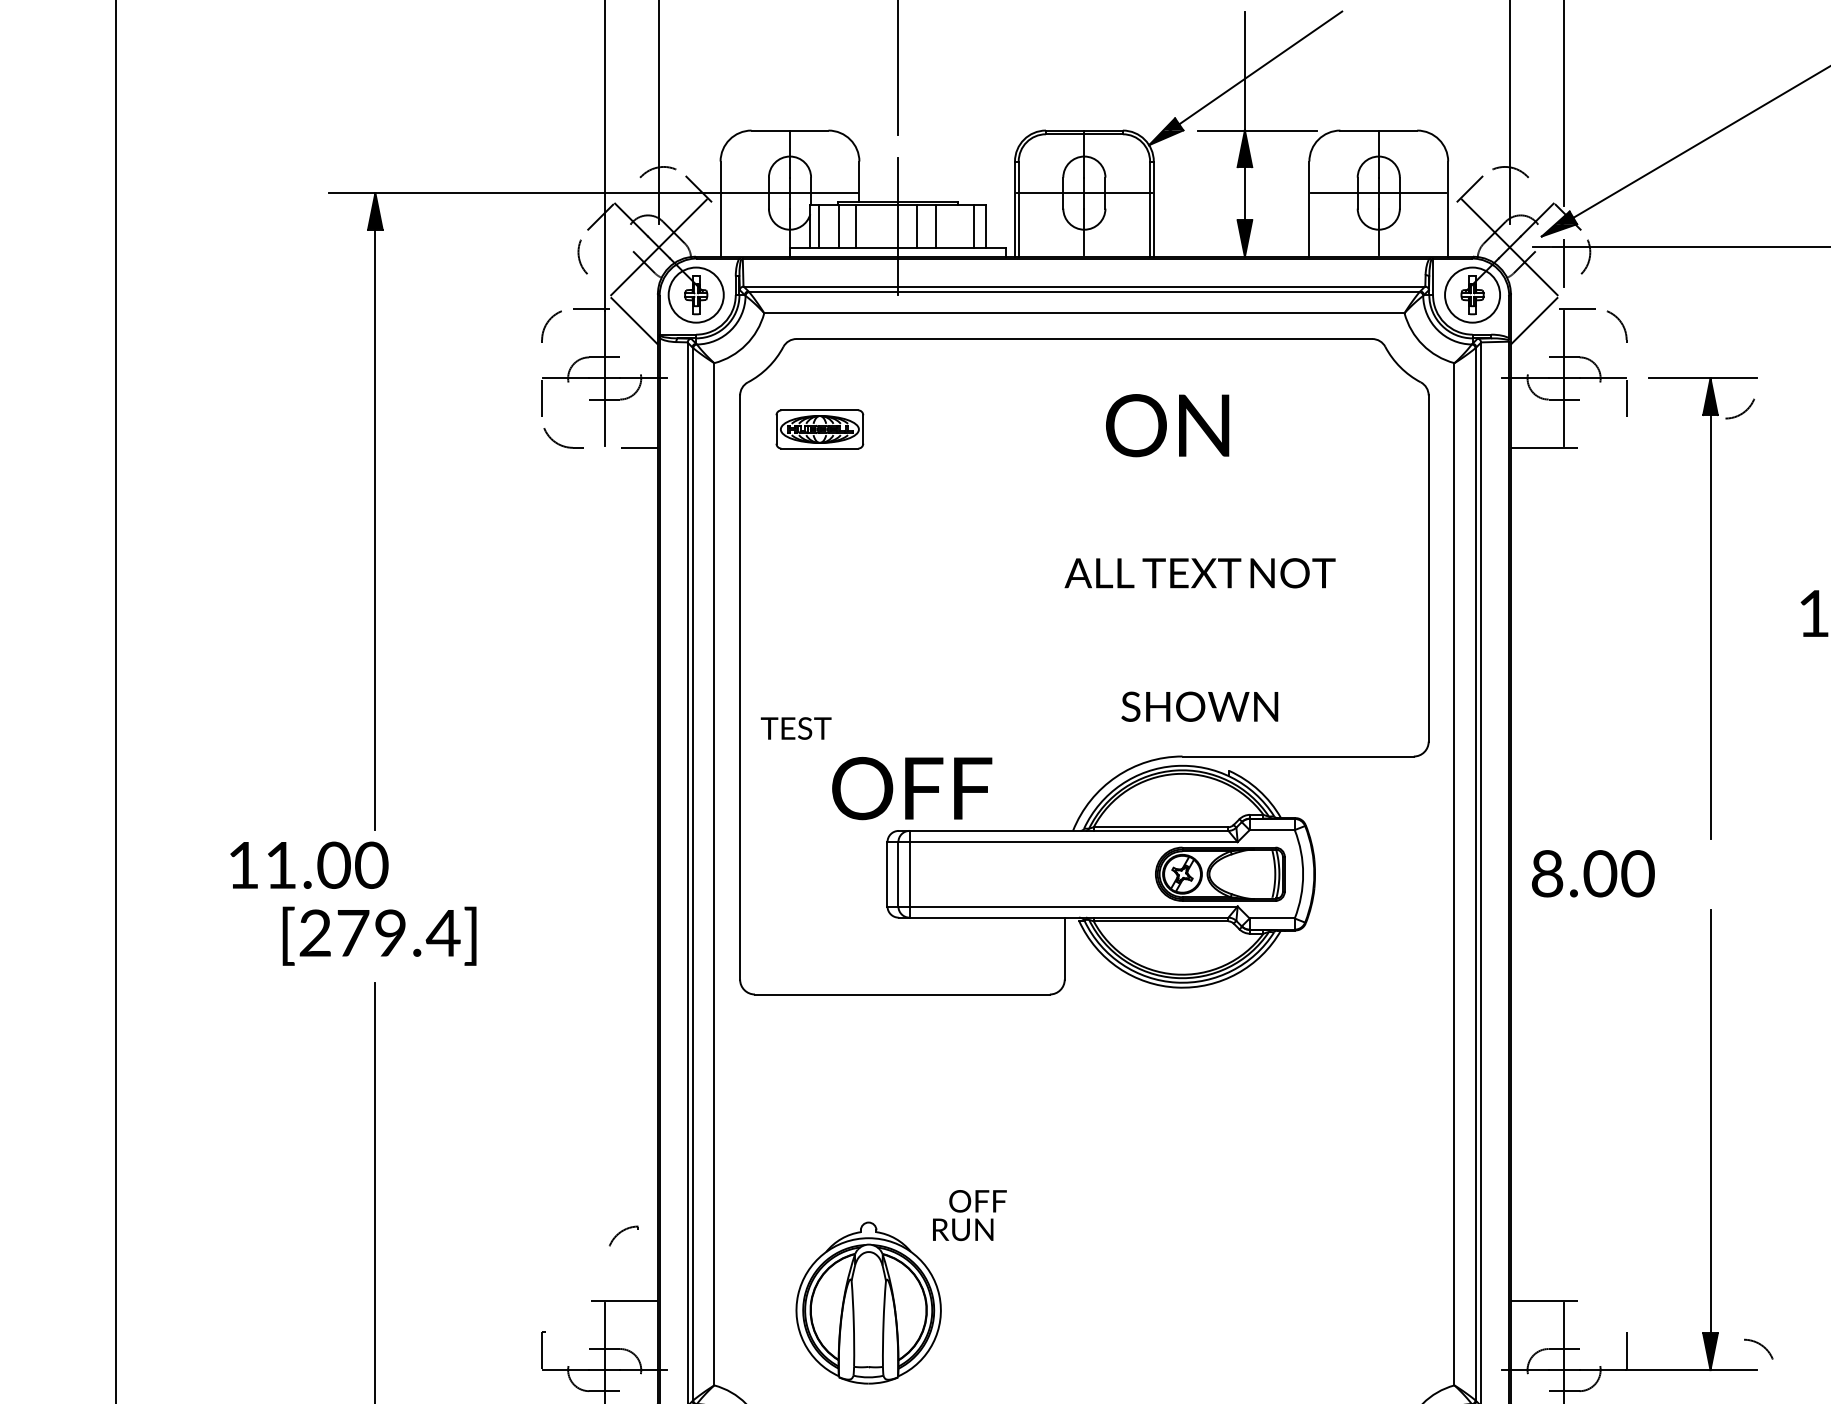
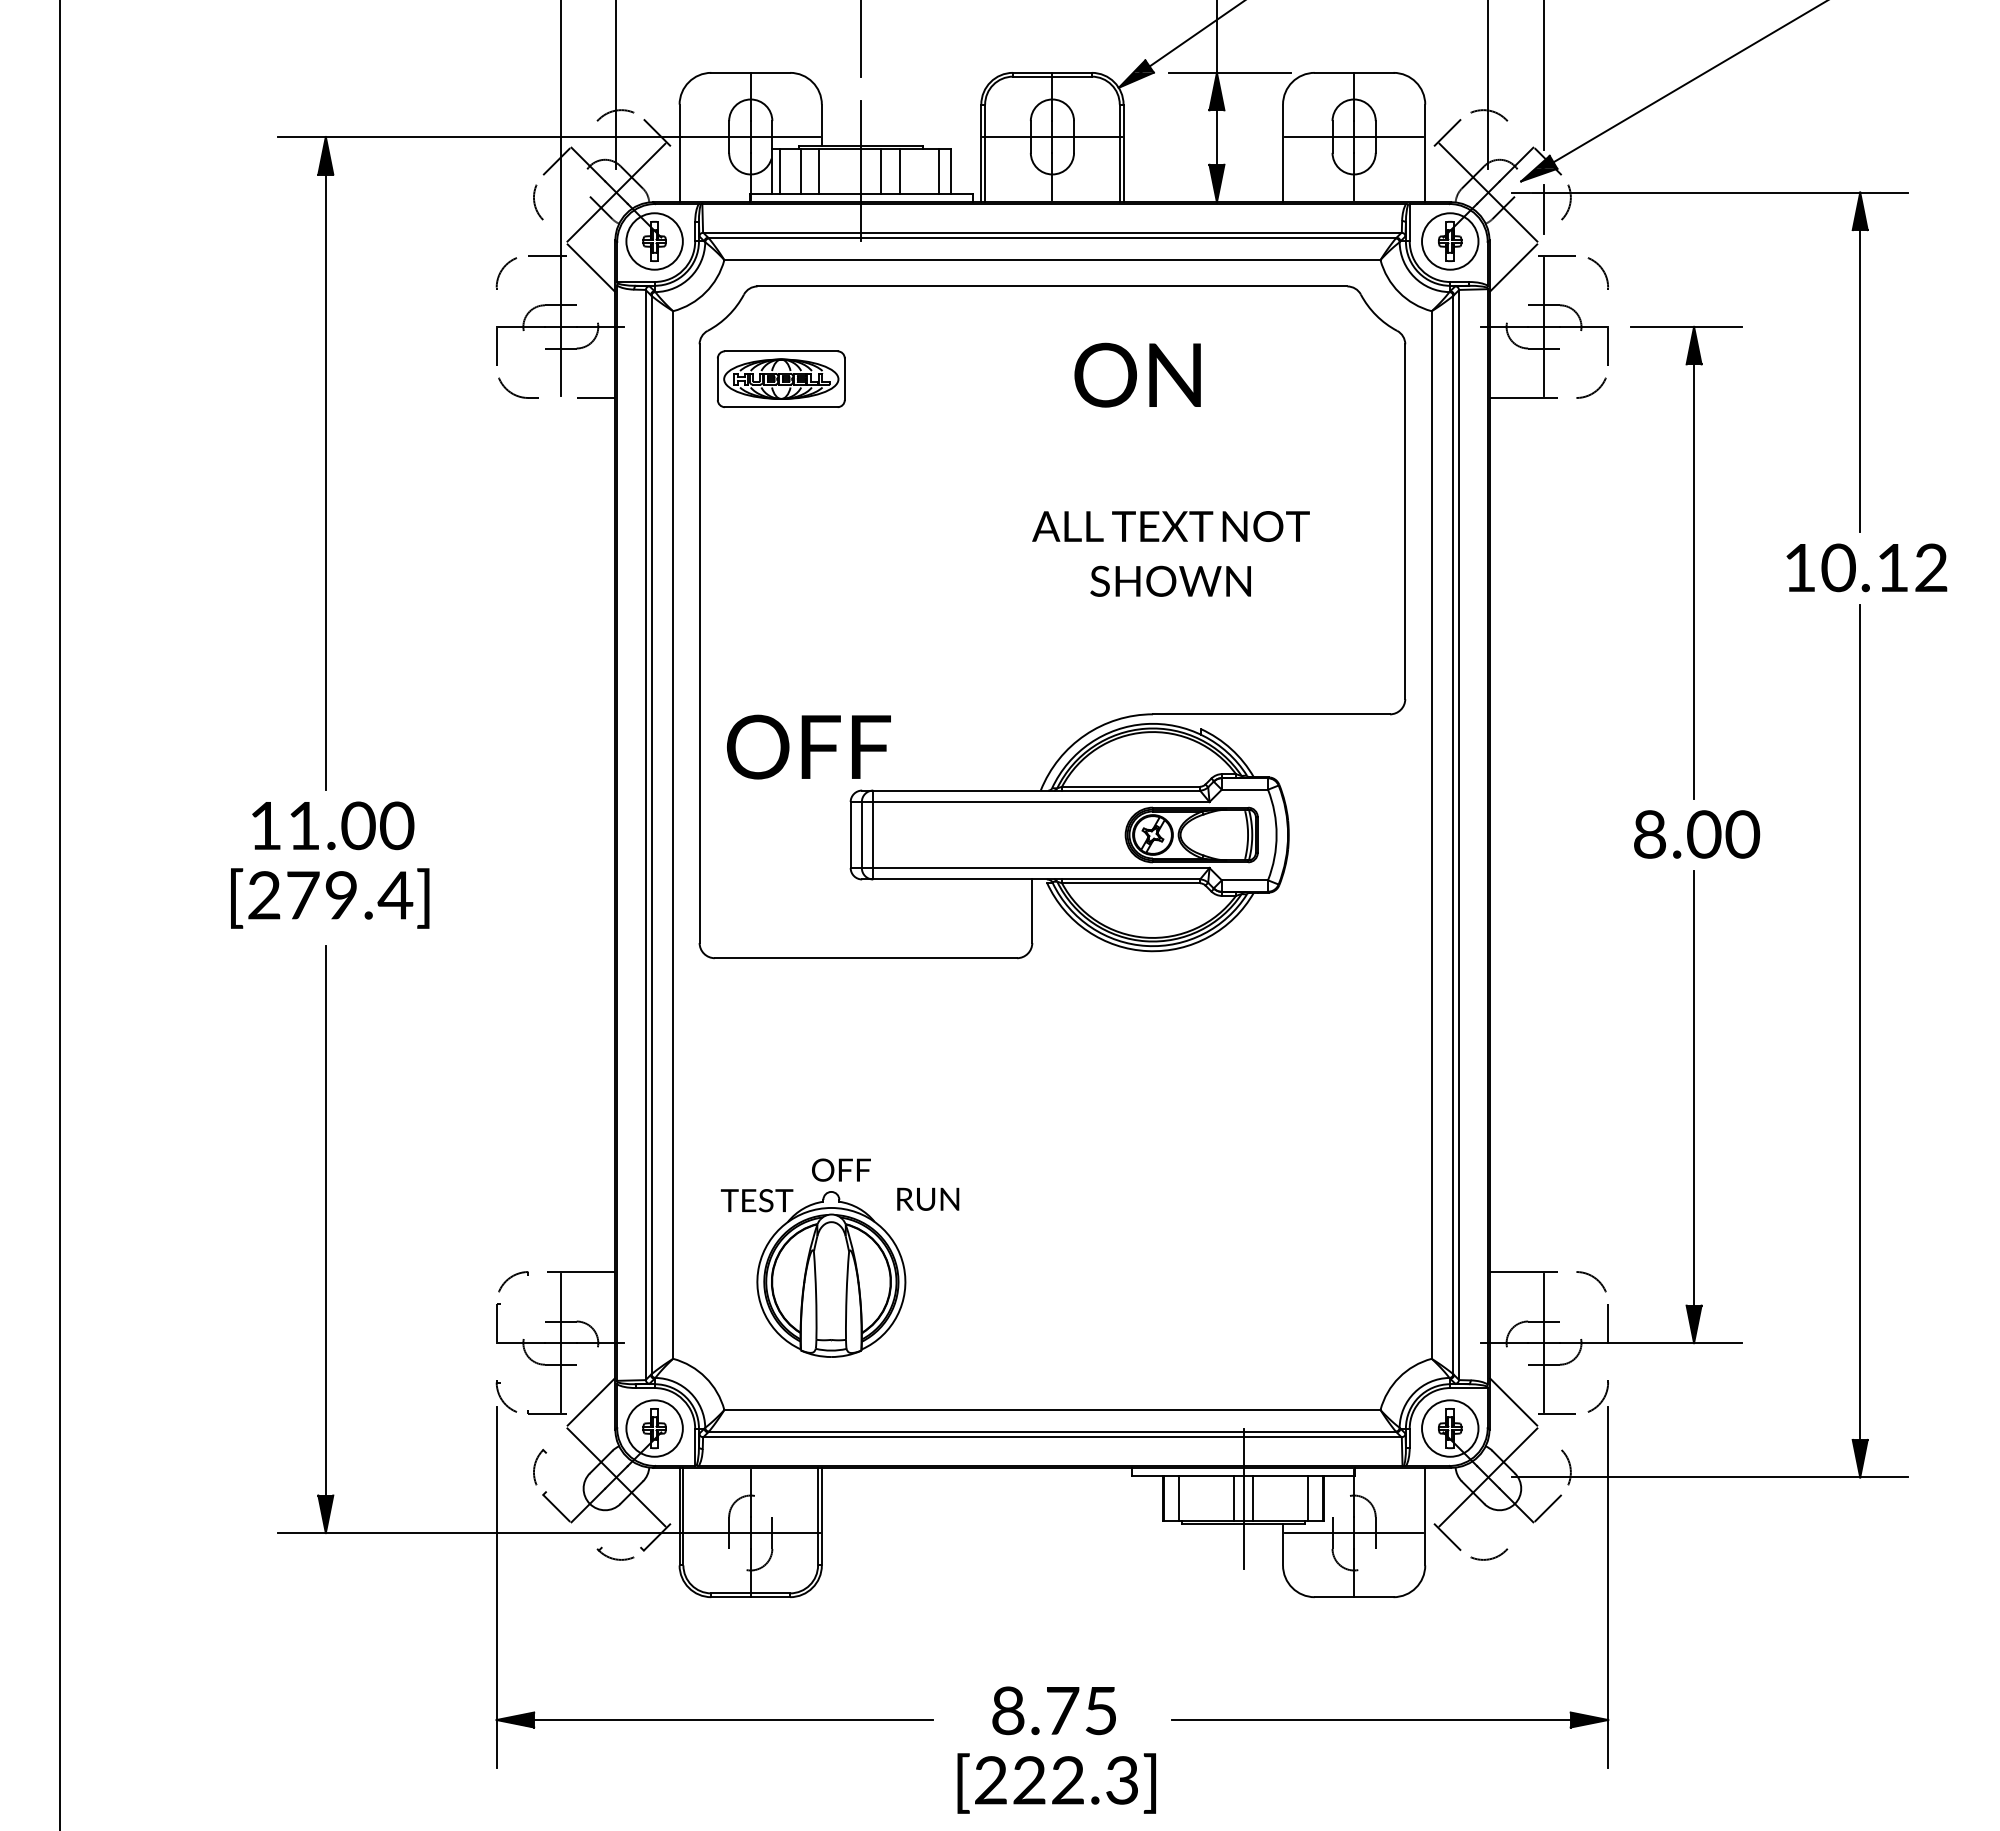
arc: (1742, 412) -> (1593, 391), moved
part: (820, 428) -> (781, 378), size x1.43
text: (1199, 705) -> (1170, 580), moved
text: (795, 728) -> (756, 1200), moved
text: (911, 787) -> (808, 746), moved
text: (309, 864) -> (333, 825), moved
text: (1593, 873) -> (1697, 834), moved
text: (978, 1200) -> (841, 1169), moved
part: (623, 1235) -> (513, 1281), moved
arc: (1760, 1346) -> (1593, 1278), moved

